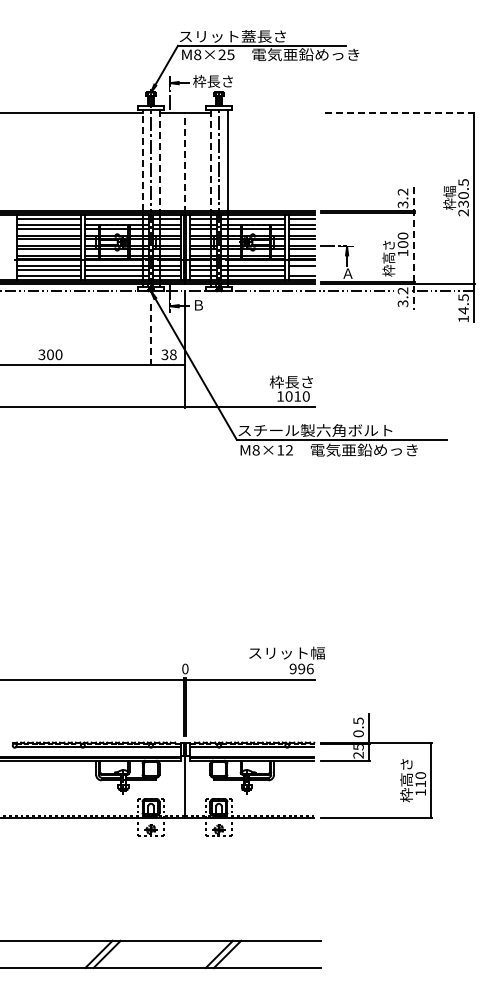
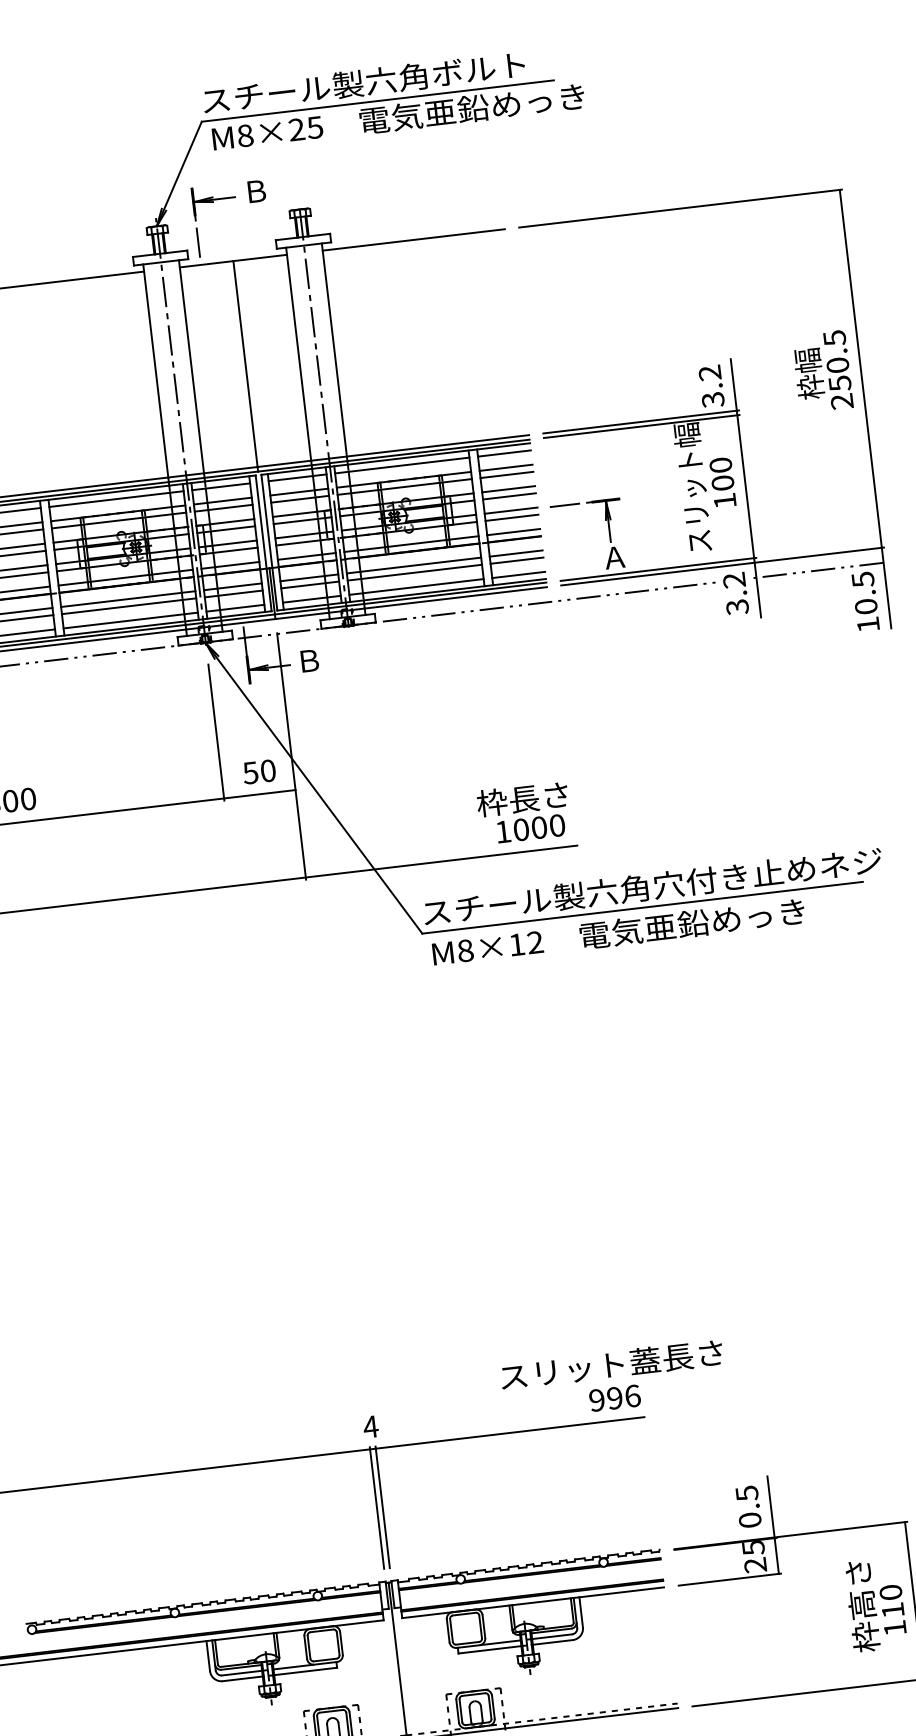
text: (263, 36) -> (378, 81), スリット蓋長さ -> スチール製六角ボルト
text: (212, 81) -> (283, 188), 枠長さ -> Ｂ
line: (270, 113) -> (412, 240), added
line: (398, 113) -> (681, 209), dashed -> solid
line: (142, 160) -> (155, 370), dashed -> solid
line: (159, 160) -> (191, 366), dashed -> solid
line: (210, 160) -> (298, 354), dashed -> solid
line: (185, 162) -> (246, 364), dashed -> solid
text: (463, 203) -> (839, 382), 230.5 -> 250.5
text: (388, 245) -> (692, 488), 枠高さ -> スリット幅
line: (413, 248) -> (745, 488), dashed -> solid
line: (301, 269) -> (516, 560), added
text: (463, 310) -> (865, 606), 14.5 -> 10.5
line: (151, 333) -> (217, 731), dashed -> solid
text: (169, 354) -> (260, 771), 38 -> 50
text: (297, 396) -> (538, 827), 1010 -> 1000
text: (402, 430) -> (767, 873), スチール製六角ボルト -> スチール製六角穴付き止めネジ
text: (332, 652) -> (675, 1356), スリット幅 -> スリット蓋長さ
text: (184, 668) -> (368, 1426), 0 -> 4

